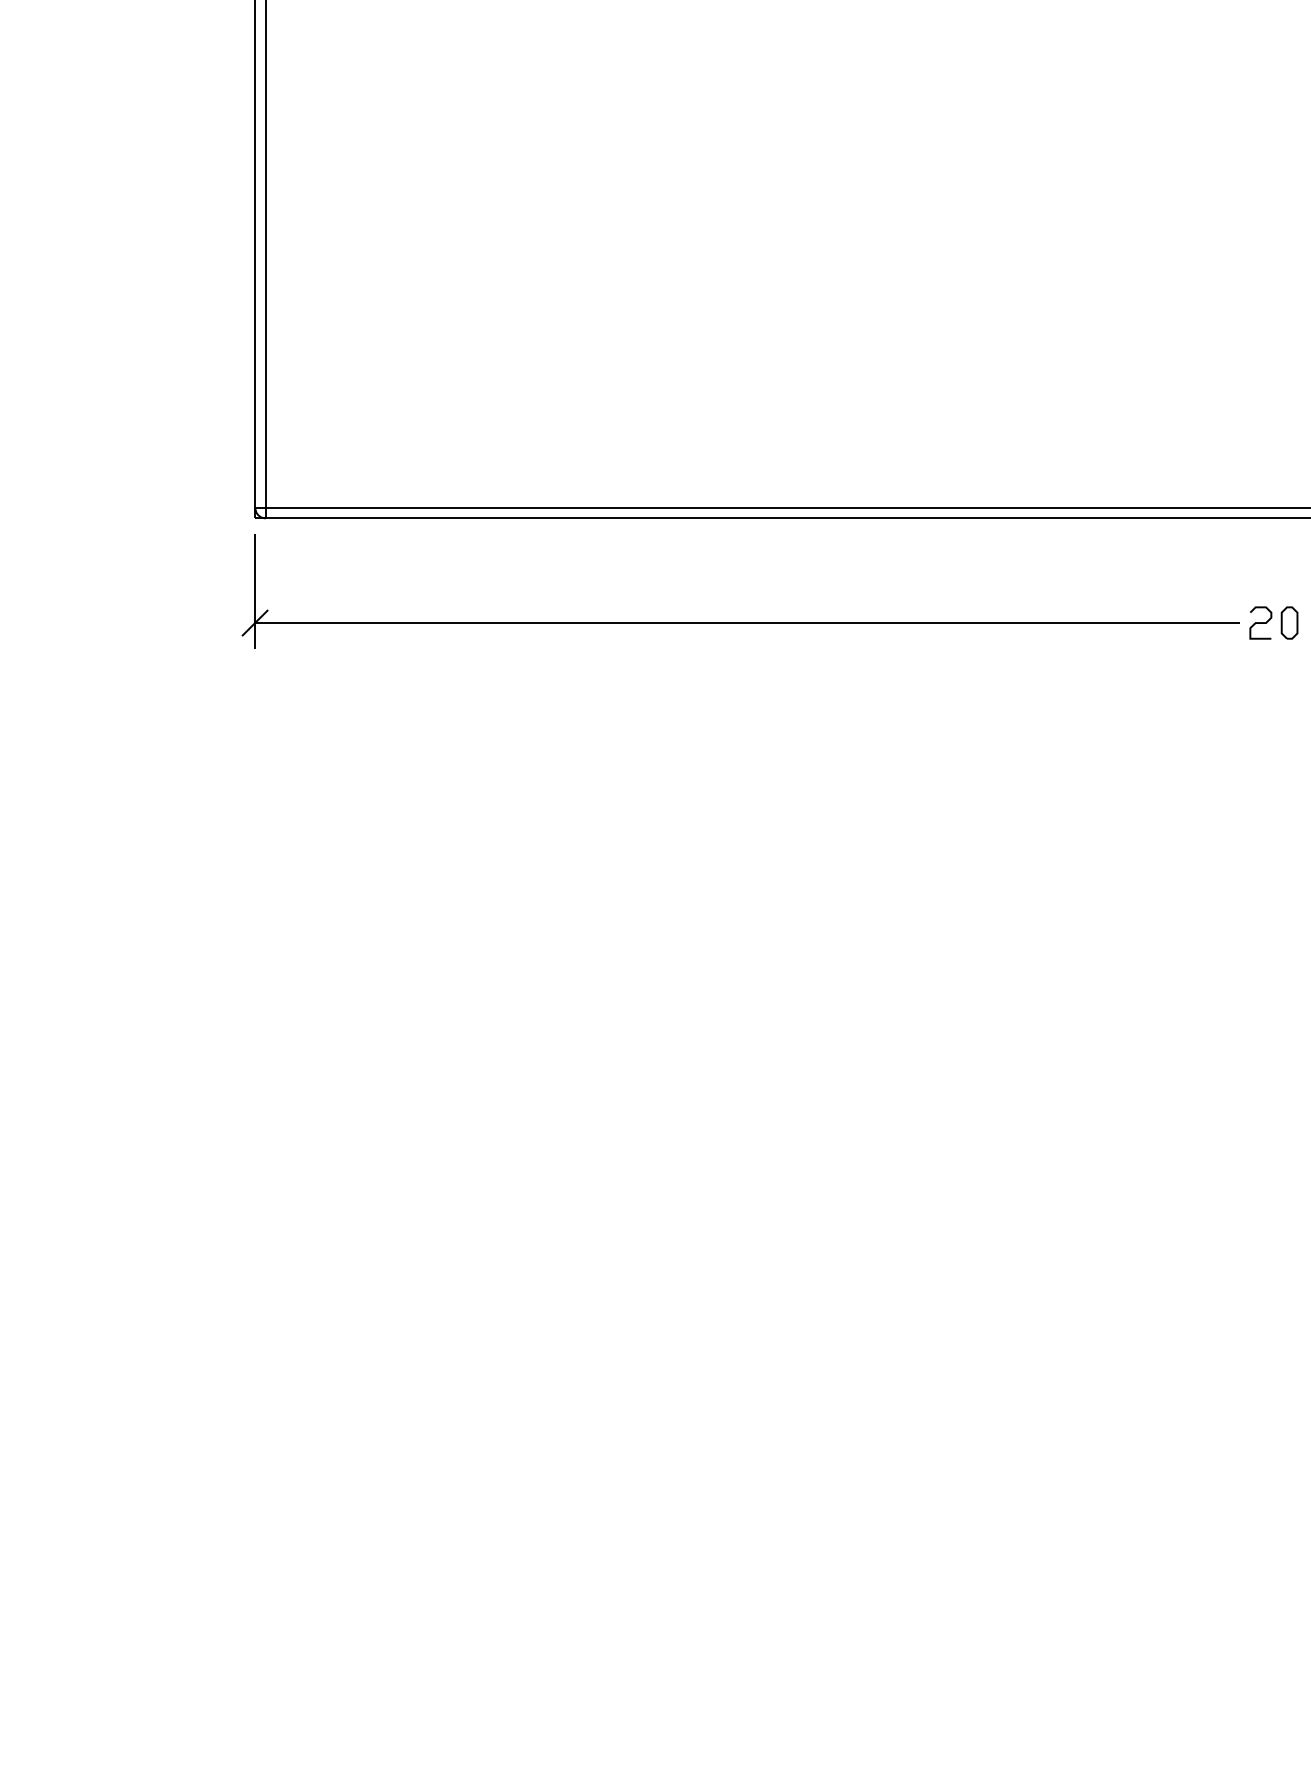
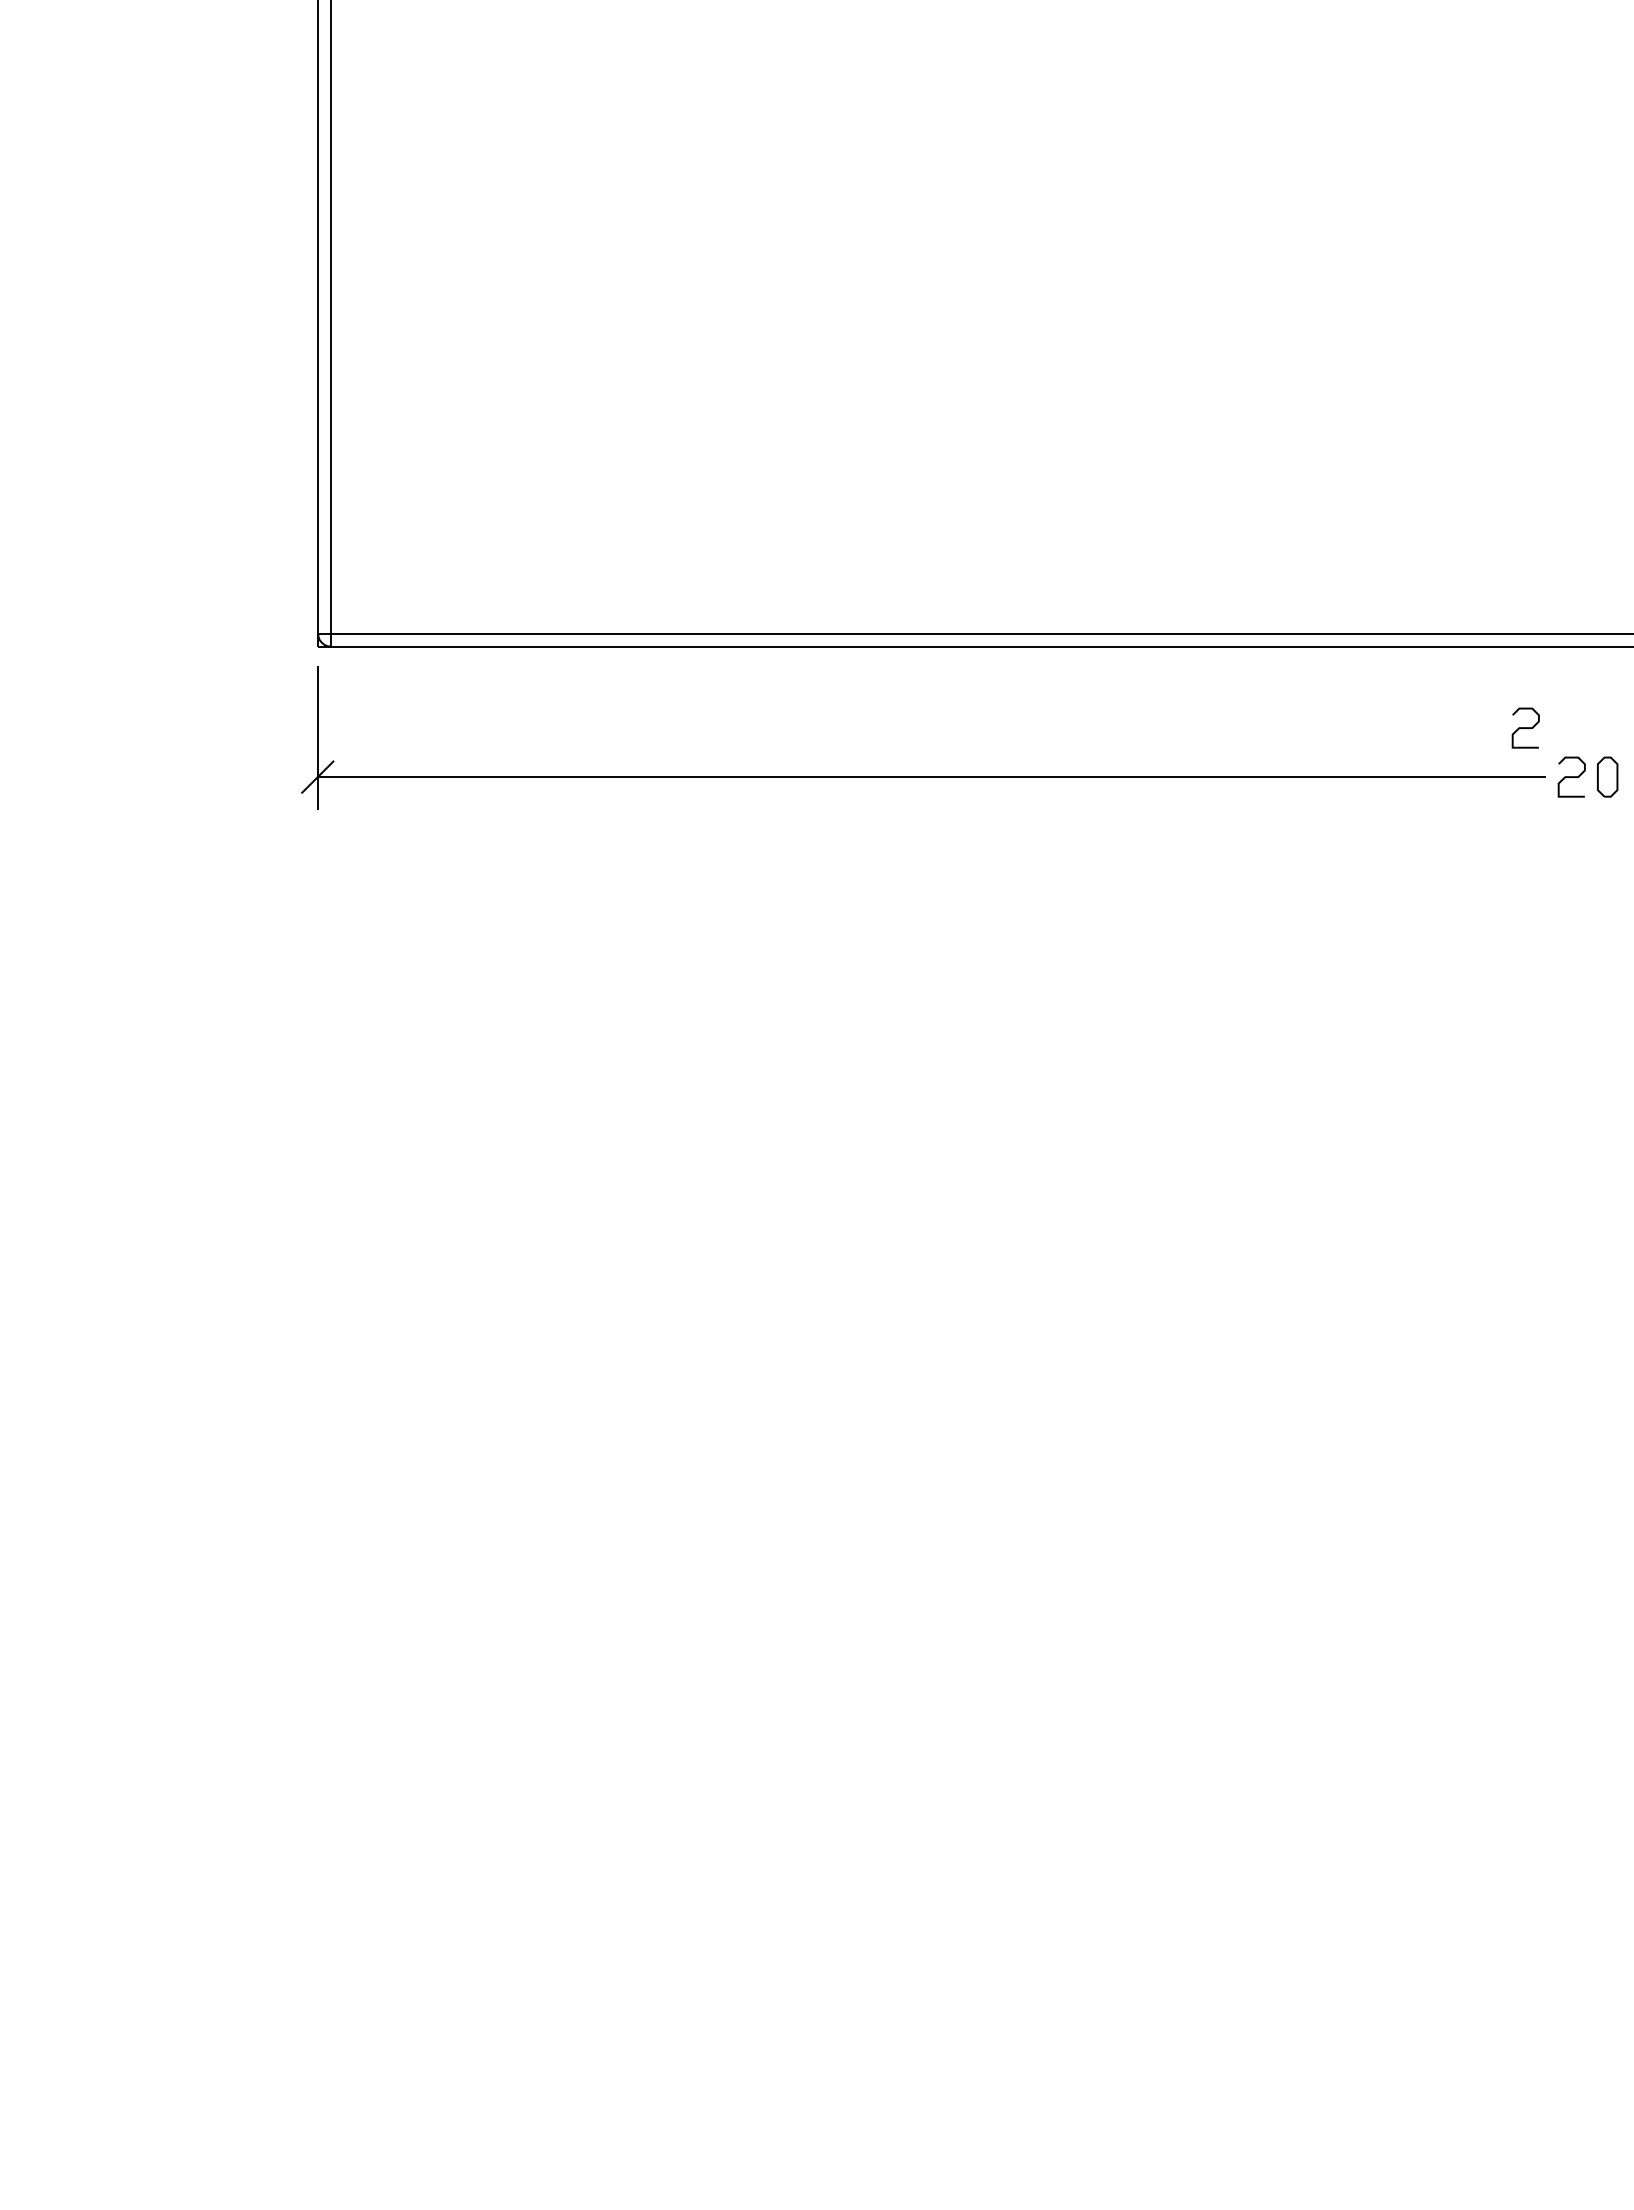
curve: (1223, 583) -> (1525, 727), added

